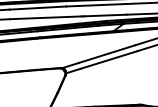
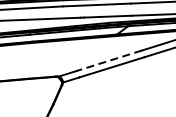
line: (107, 54) -> (109, 61), solid -> dashed

